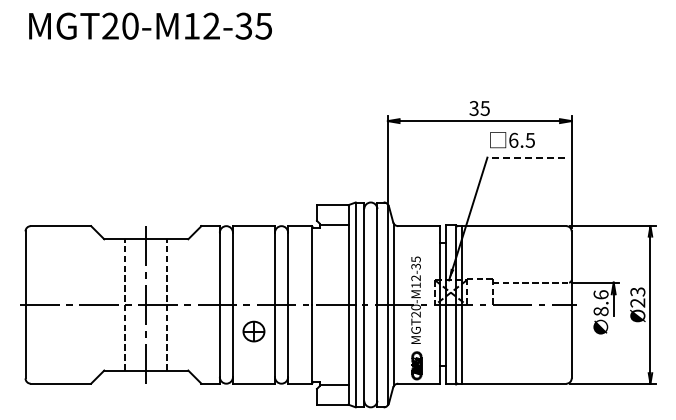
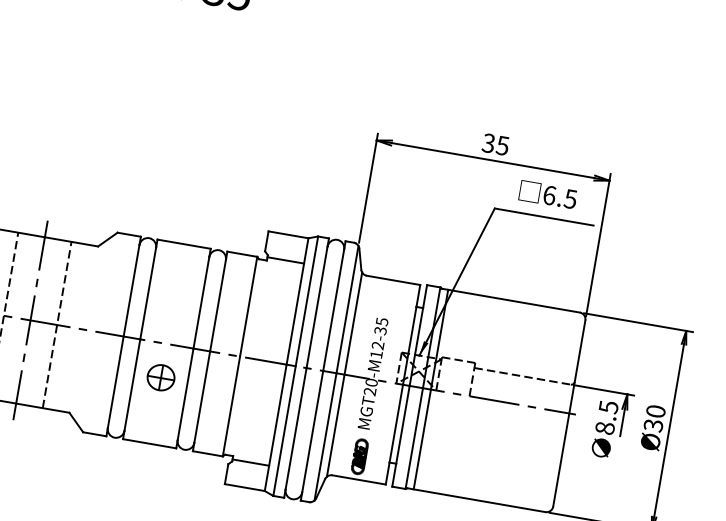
text: (512, 140) -> (548, 195), moved
line: (525, 157) -> (543, 216), dashed -> solid
text: (600, 294) -> (608, 406), 8.6 -> 8.5
text: (637, 297) -> (654, 418), 23 -> 30

